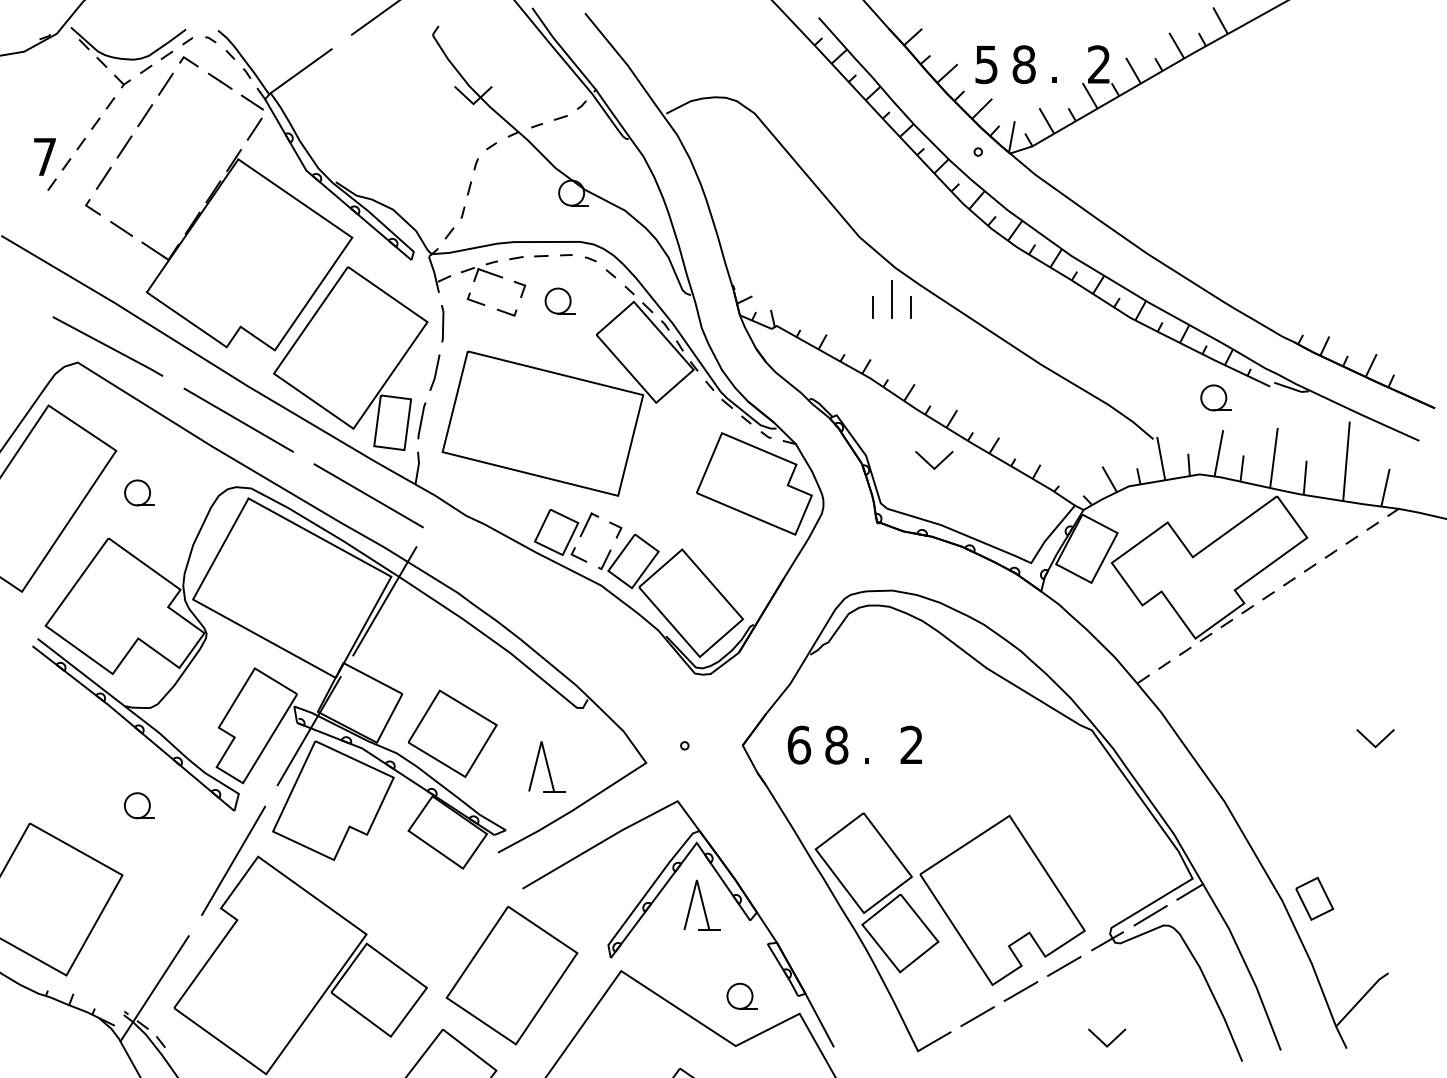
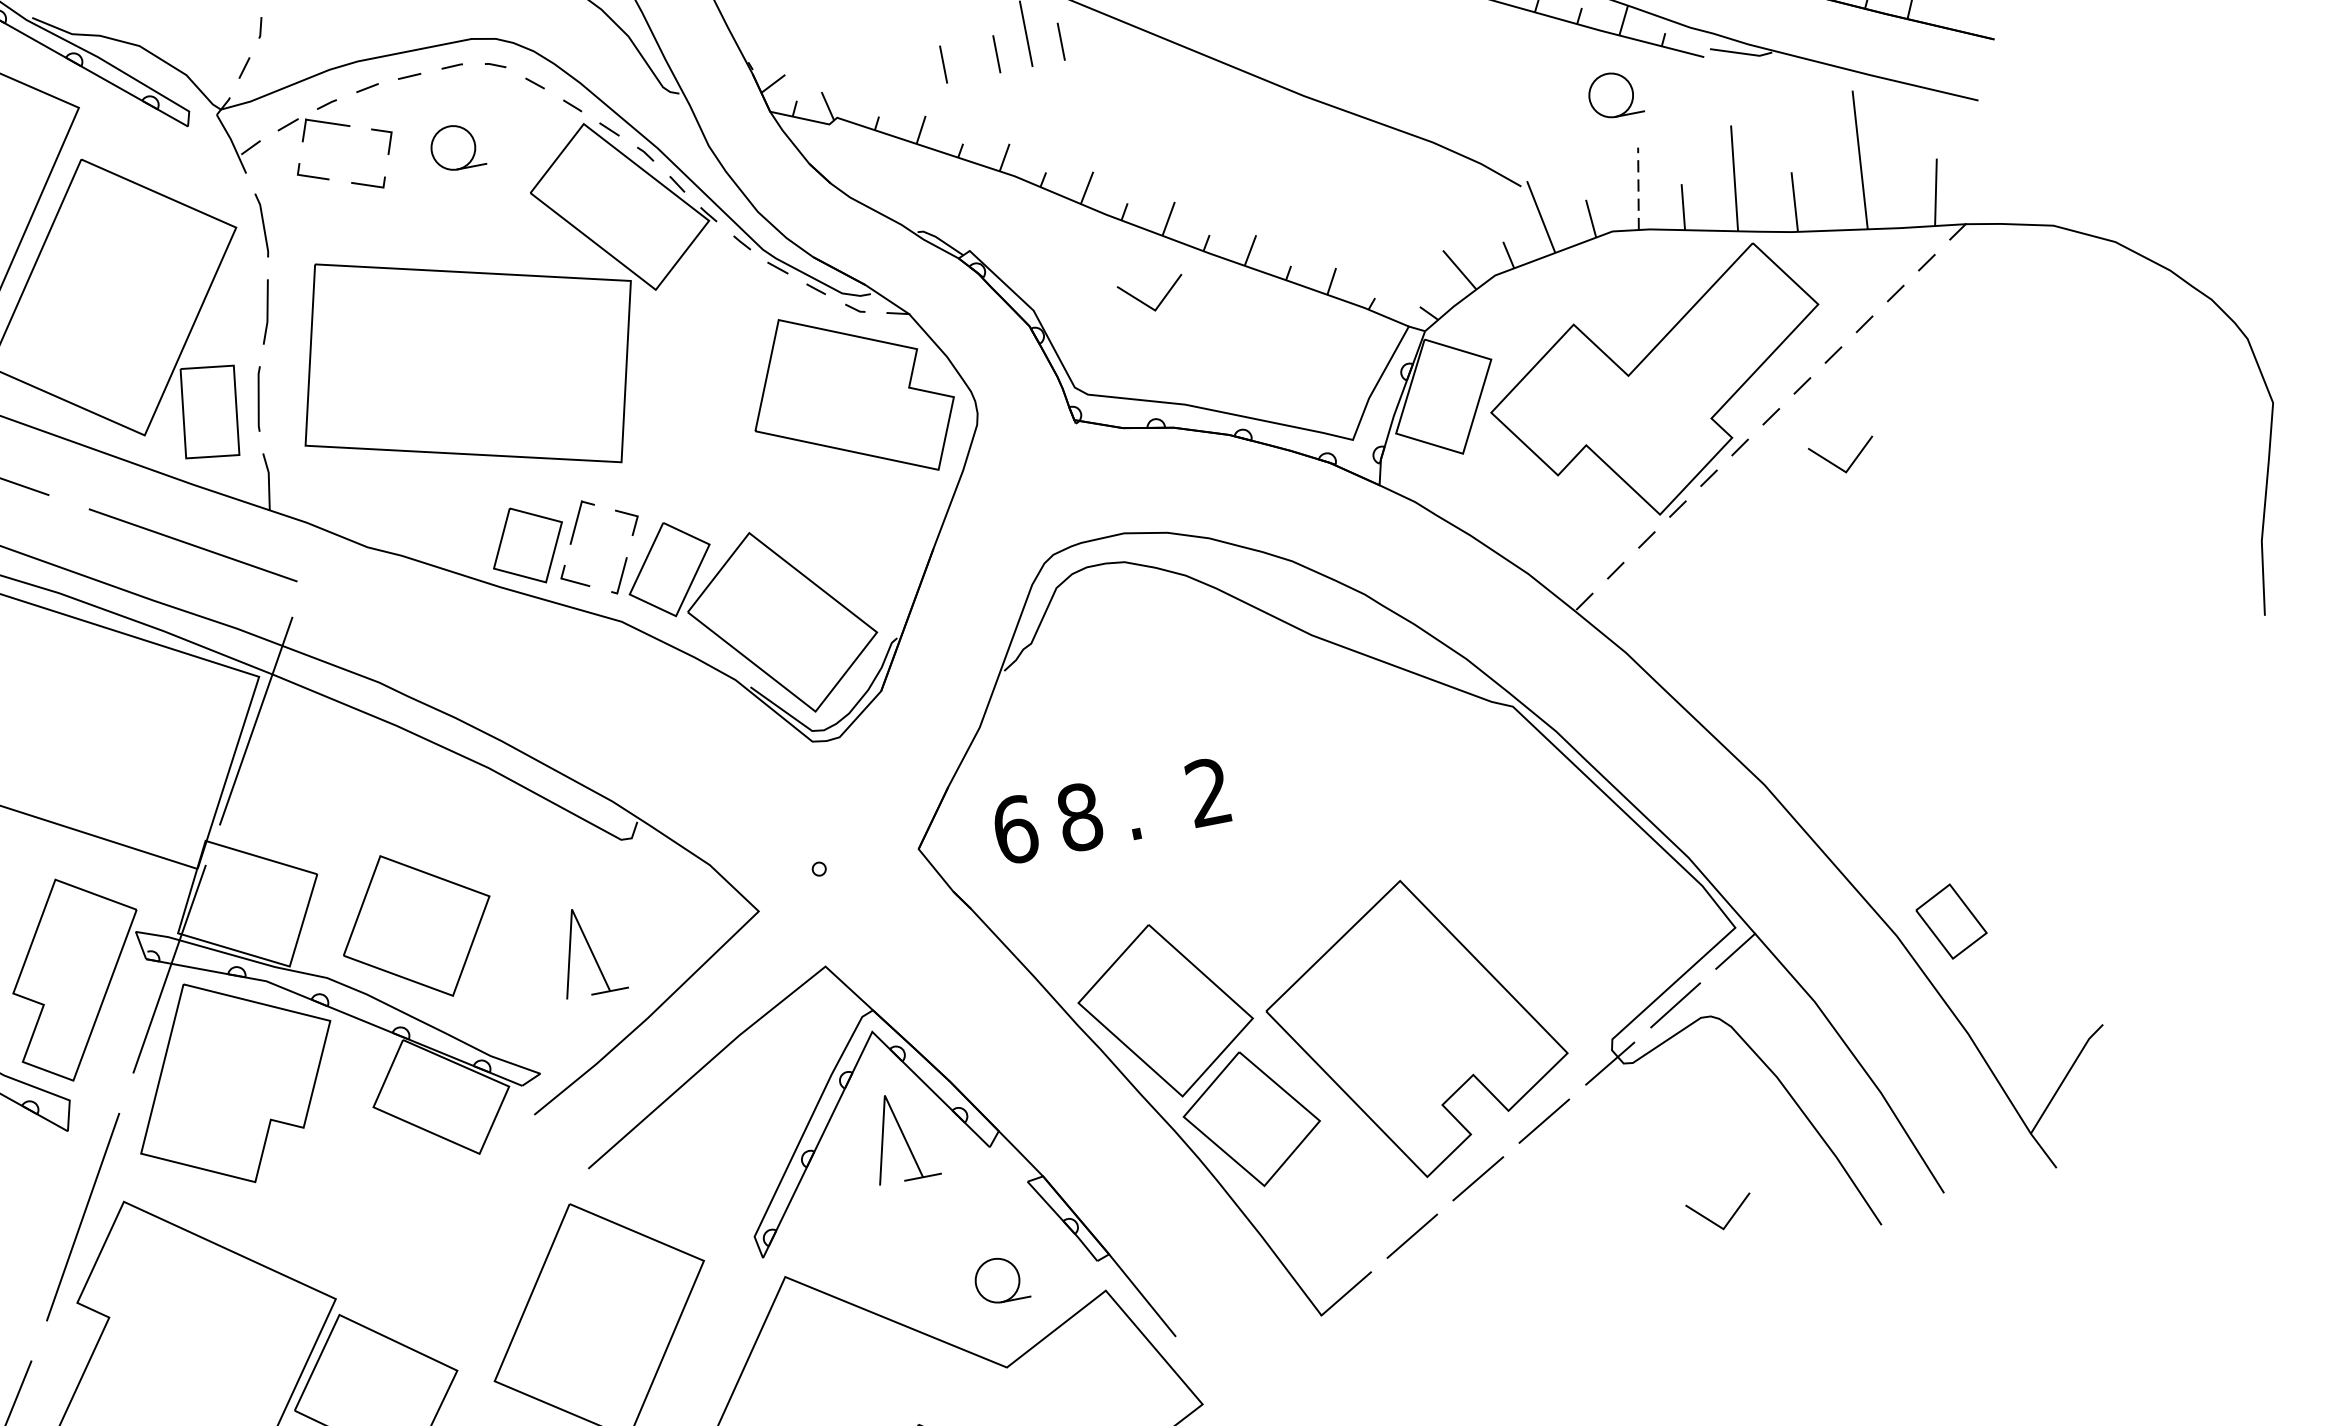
line: (841, 307) -> (941, 64), added
line: (1218, 453) -> (1637, 189), solid -> dashed
line: (1372, 742) -> (1839, 465), moved
line: (1103, 1041) -> (1715, 1221), moved

